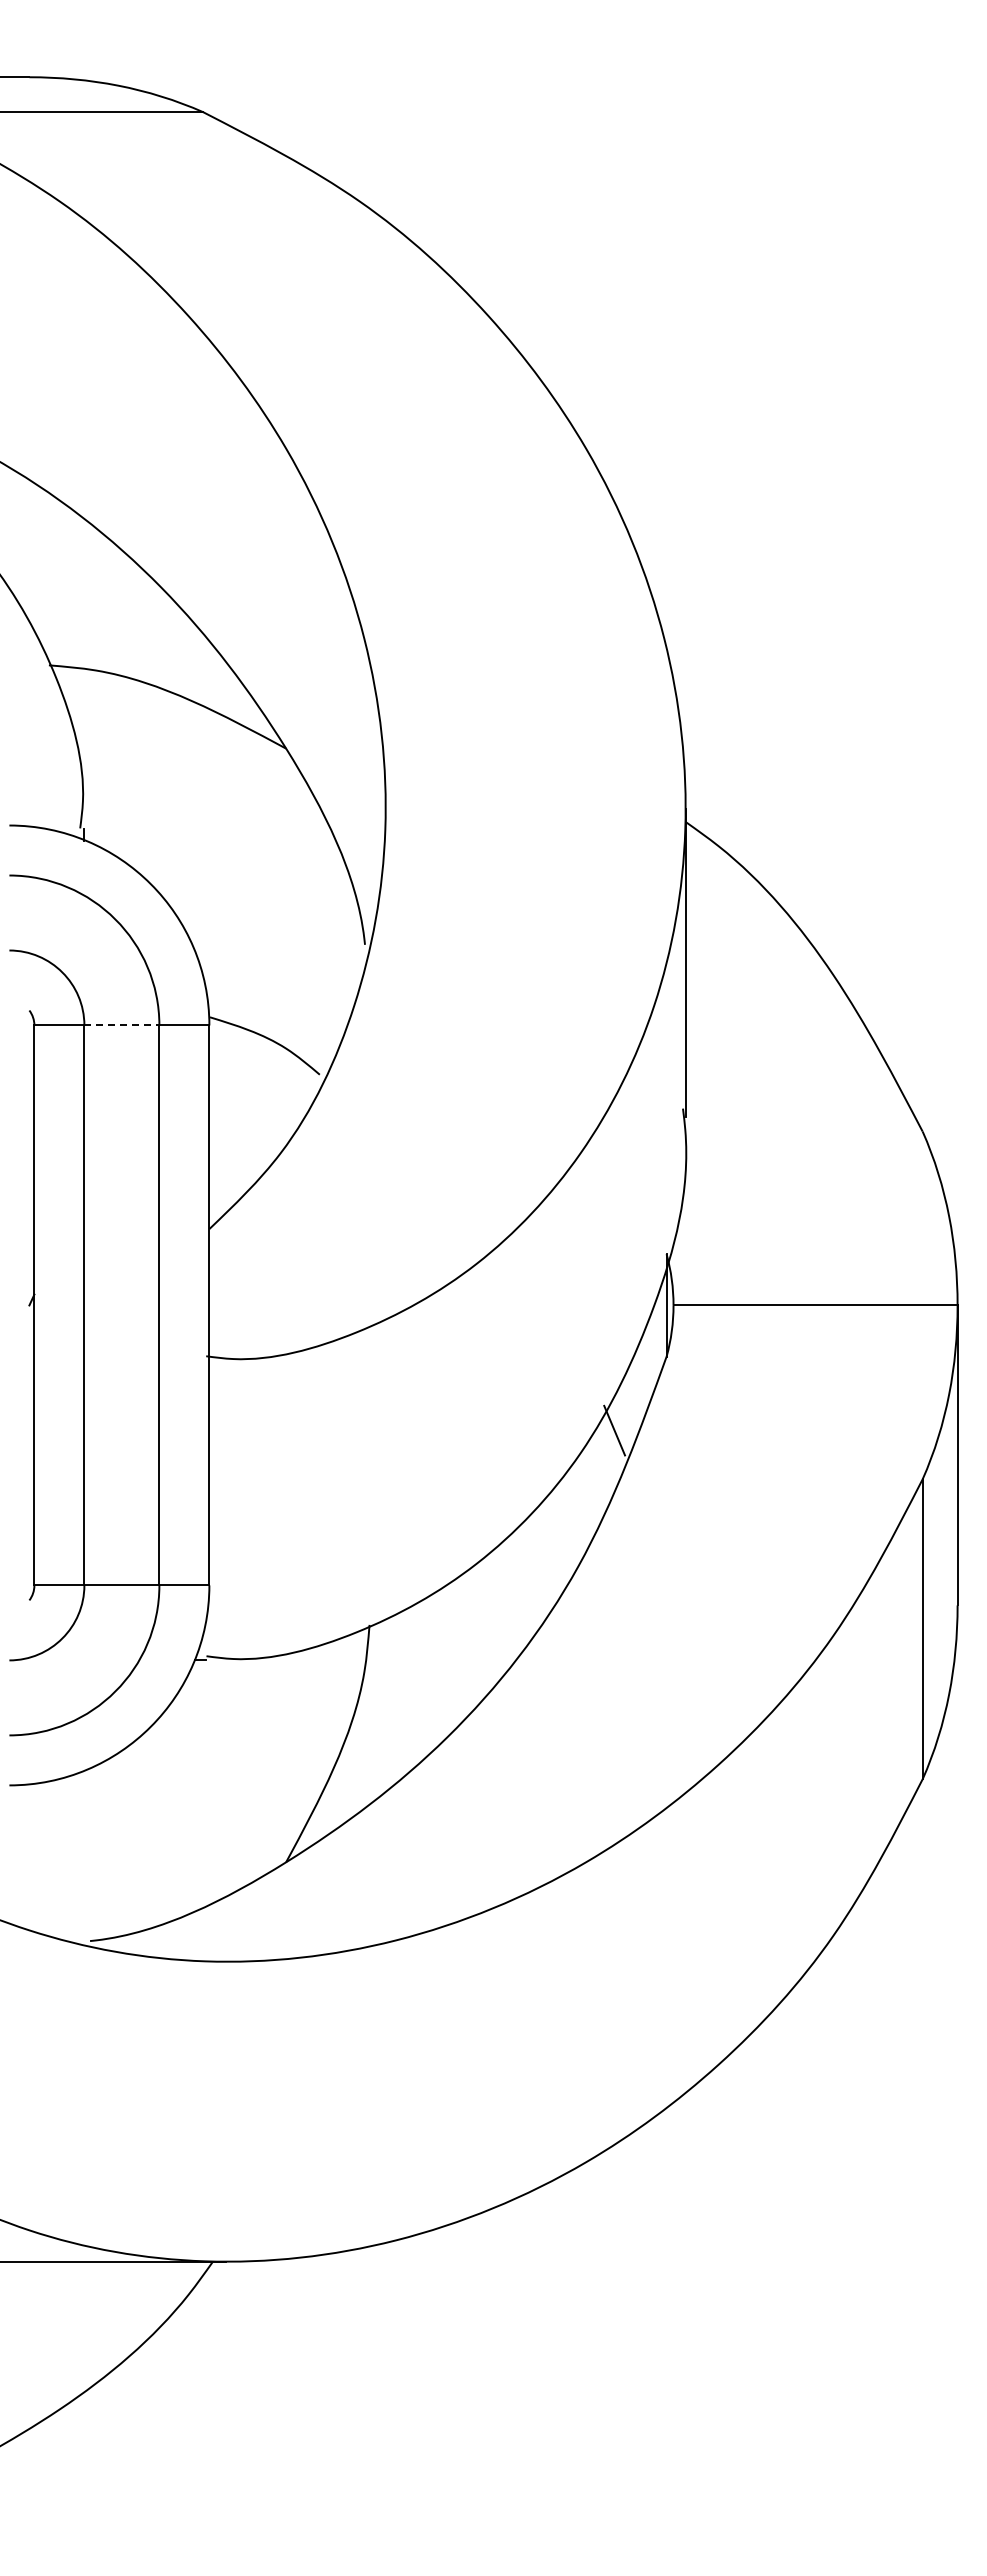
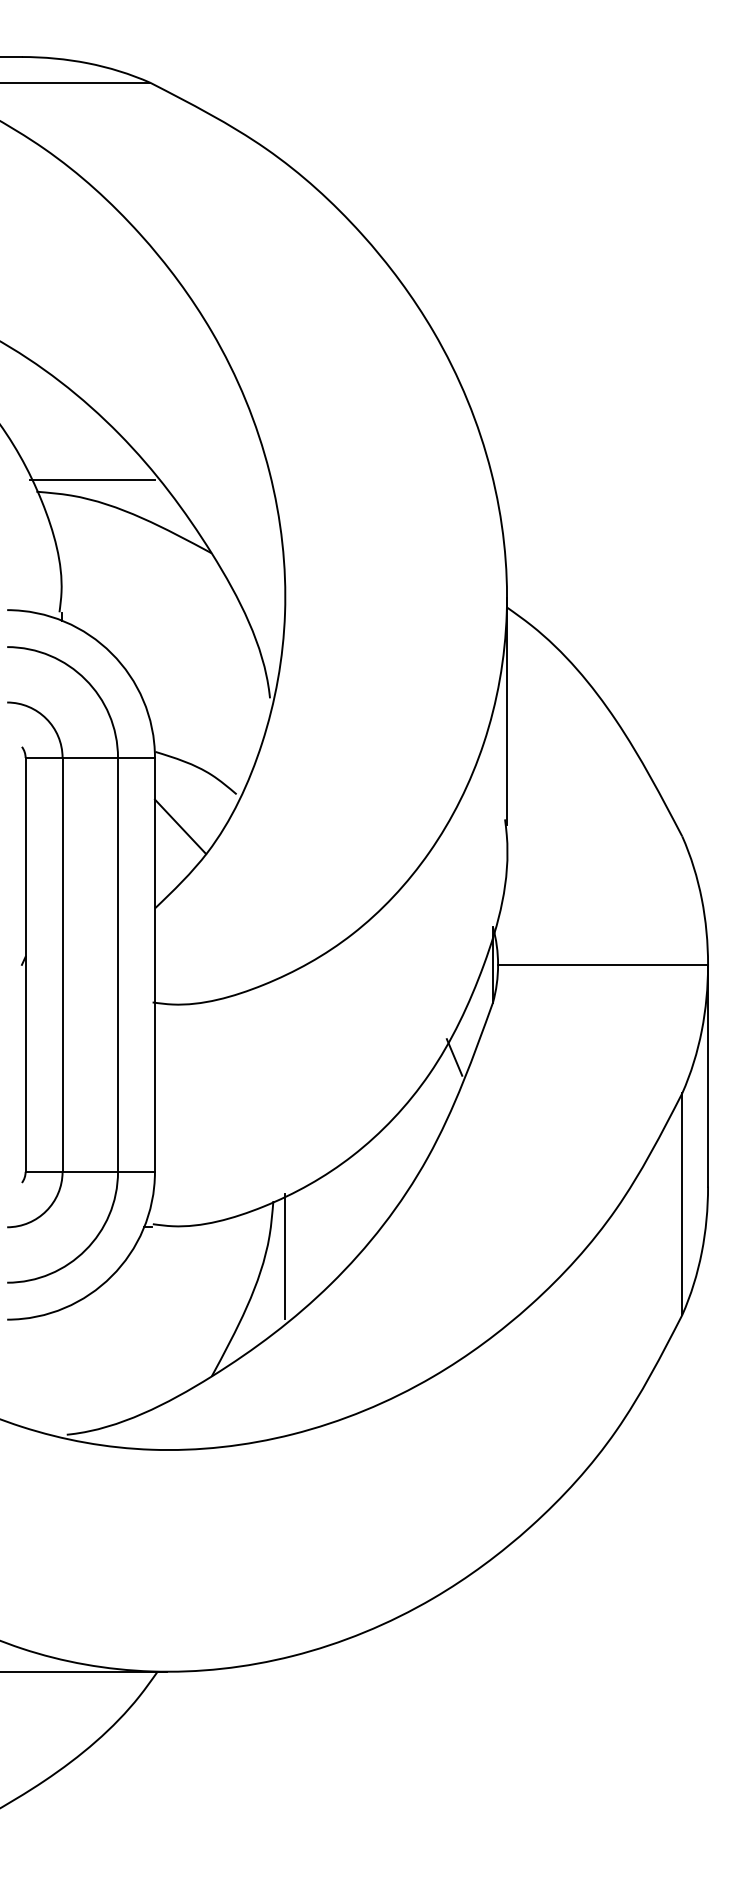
line: (124, 649) -> (92, 480), added
line: (122, 1025) -> (90, 757), dashed -> solid
line: (243, 1118) -> (180, 826), added
line: (385, 1700) -> (285, 1256), added

